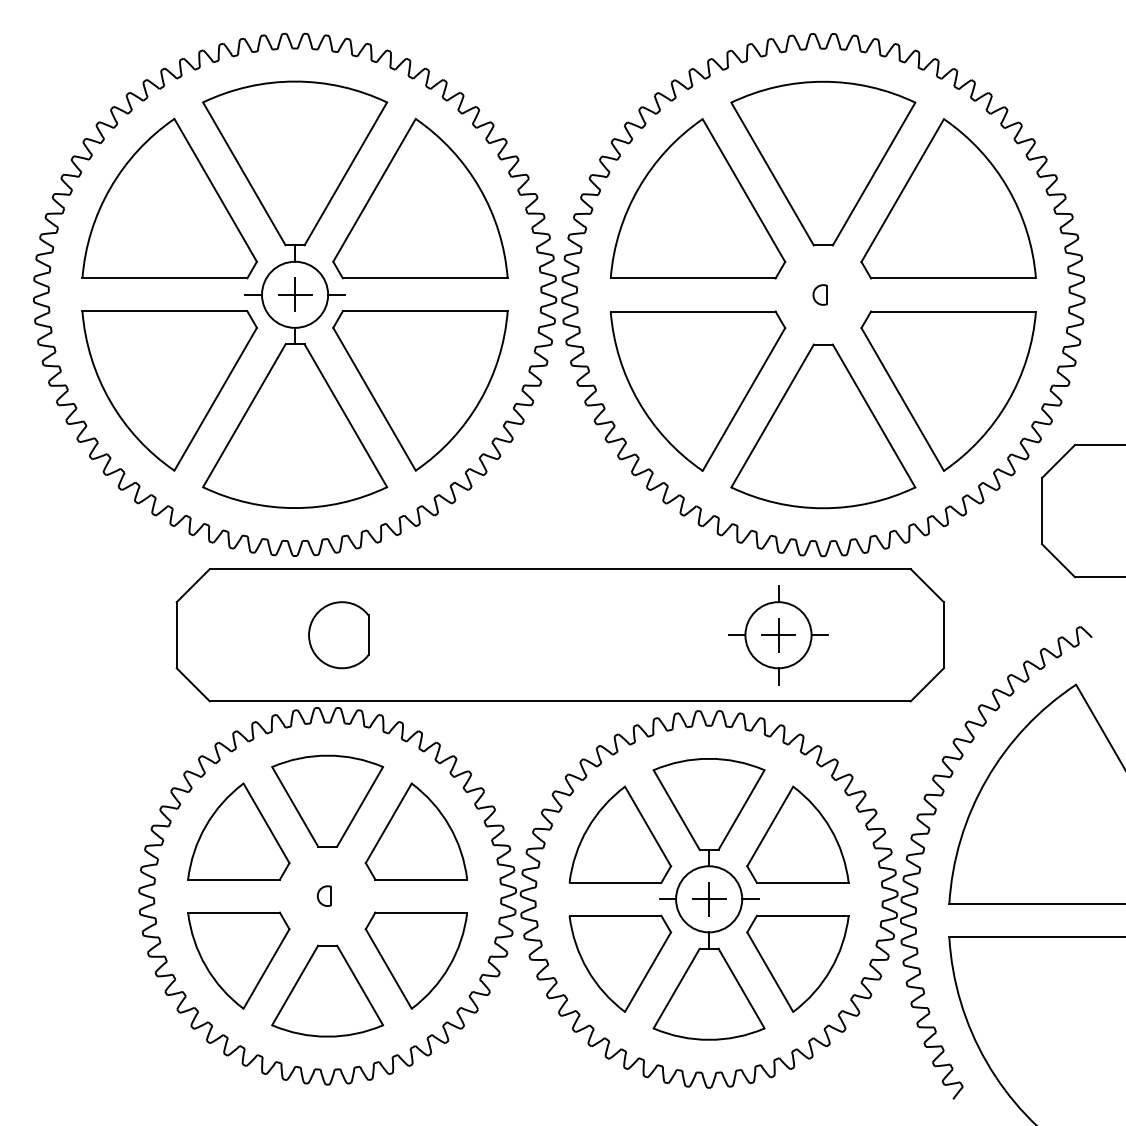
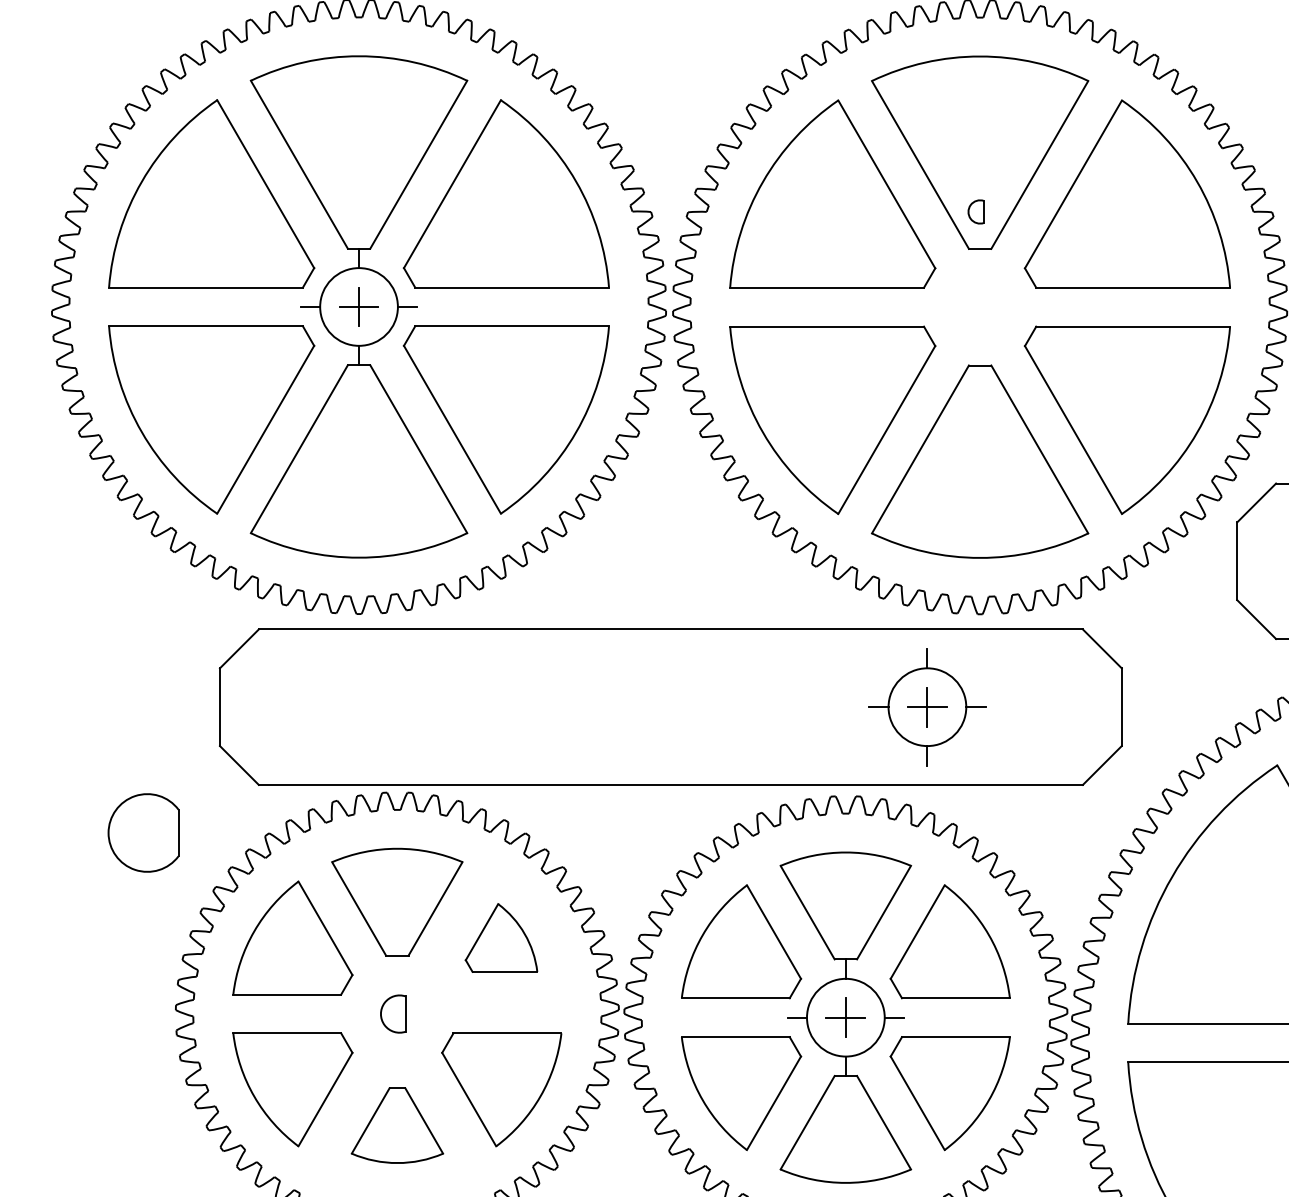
part: (819, 294) -> (975, 211), moved
part: (338, 635) -> (143, 833), moved
part: (415, 831) -> (500, 937), size x0.6
part: (324, 895) -> (393, 1013), size x1.6
part: (327, 990) -> (397, 1124), size x0.7

